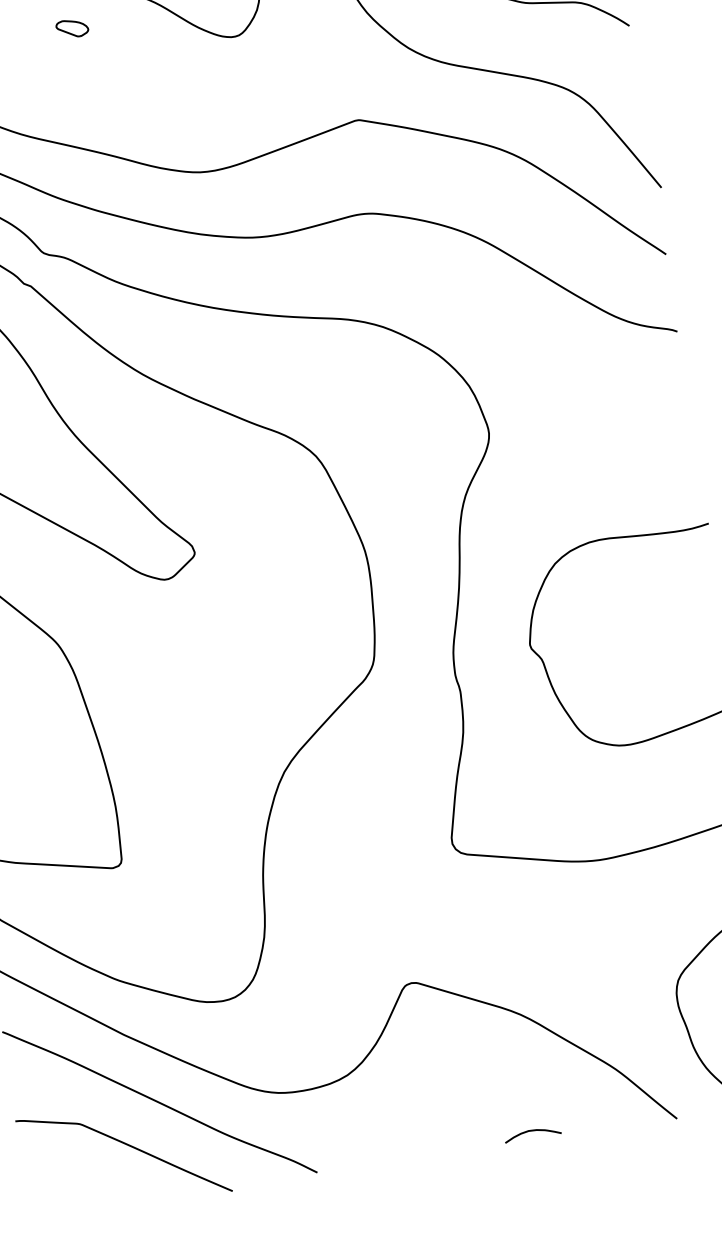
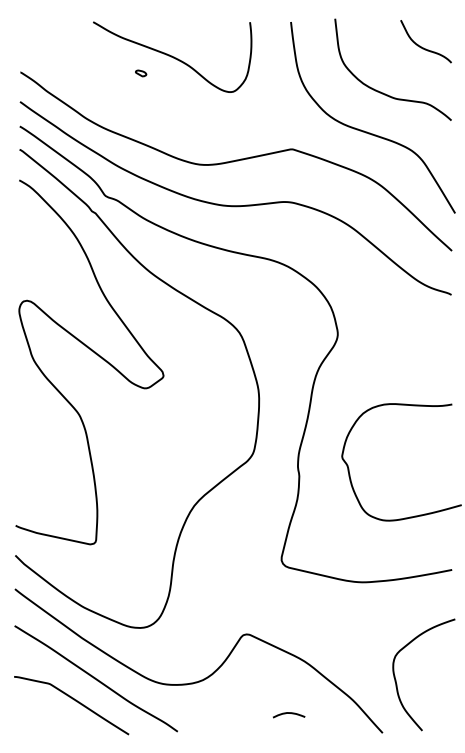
part: (71, 28) -> (140, 73), size x0.6
curve: (533, 1131) -> (289, 713), moved

